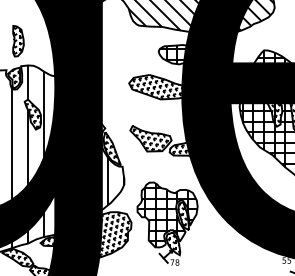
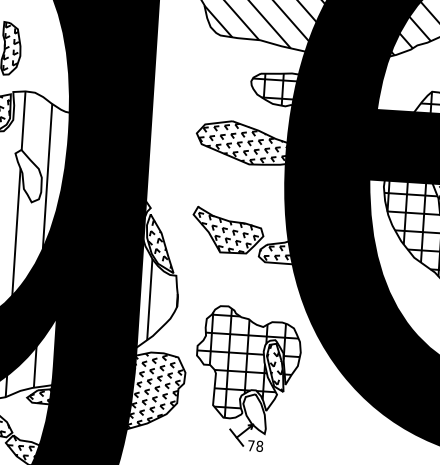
hatch: (33, 116) -> (28, 179), removed
hatch: (173, 242) -> (255, 411), removed

